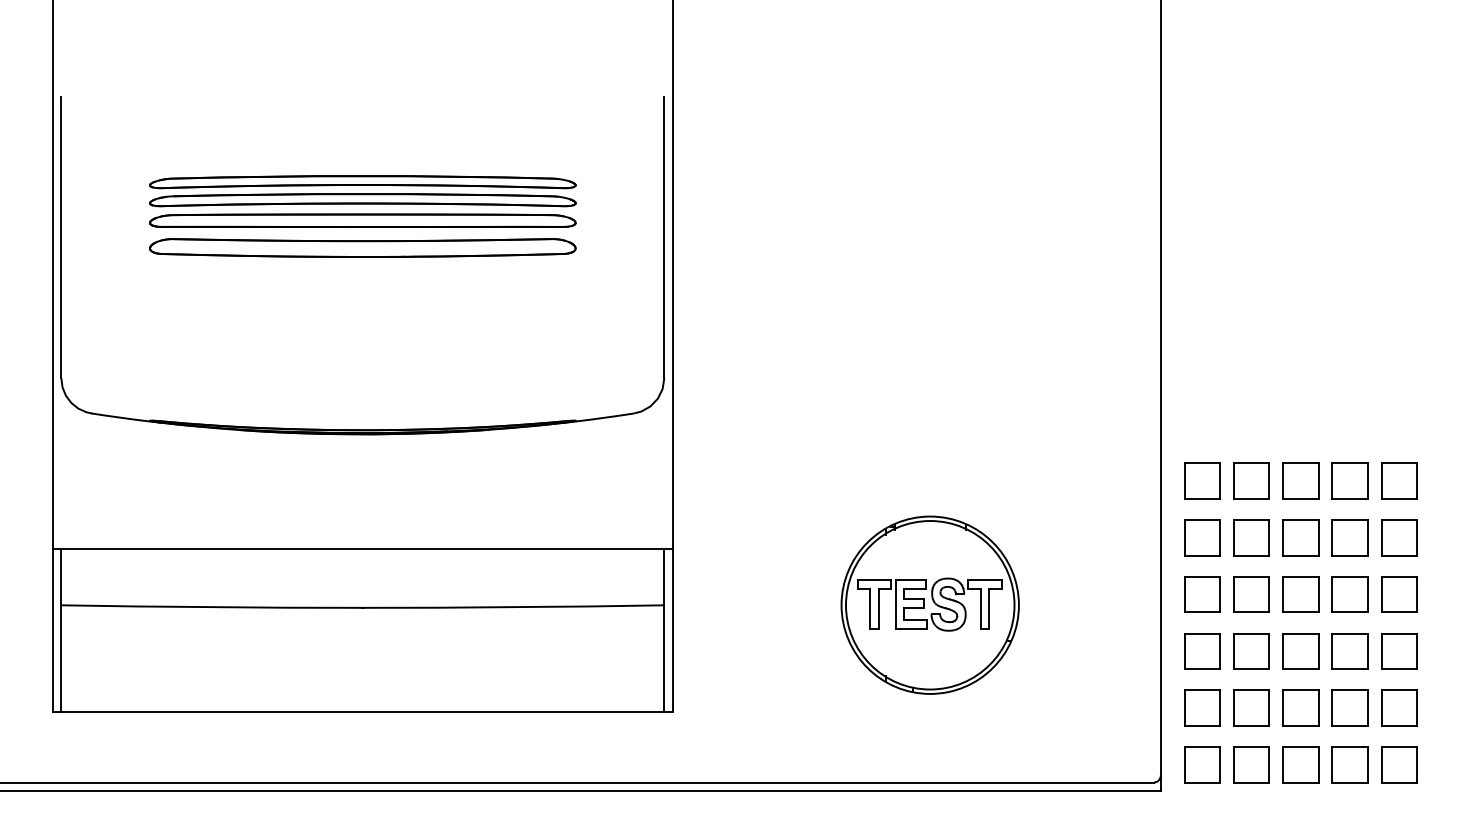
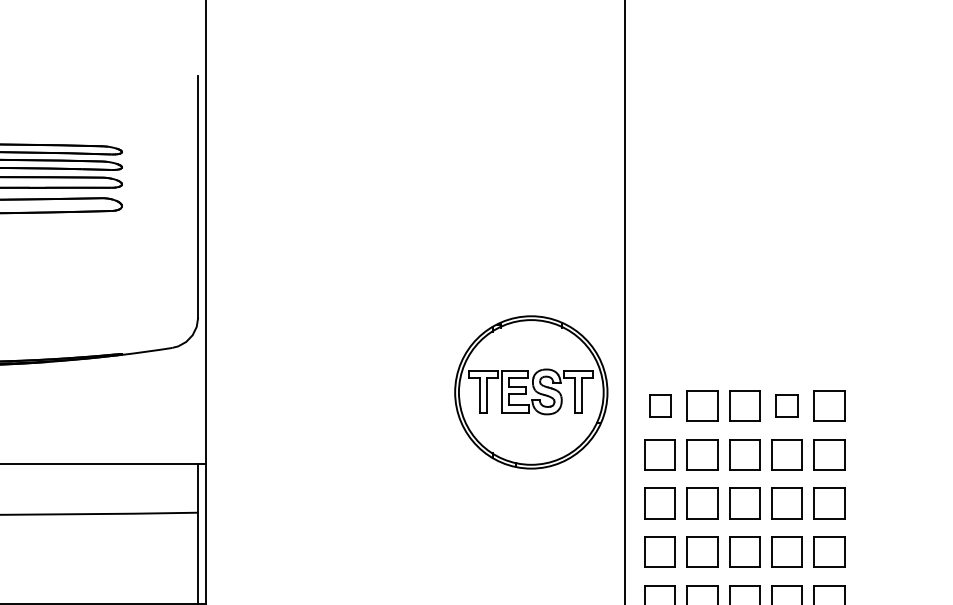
part: (1202, 480) -> (660, 405), size x0.7
part: (1349, 480) -> (786, 405), size x0.7
part: (929, 604) -> (530, 391), moved

